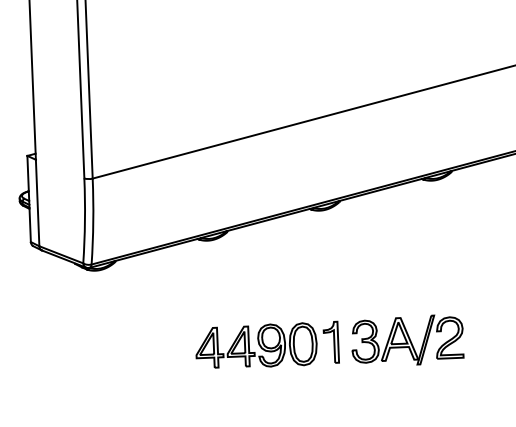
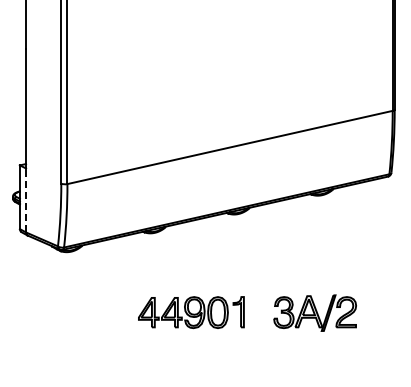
line: (38, 203) -> (26, 200), solid -> dashed
part: (406, 339) -> (314, 312), moved

